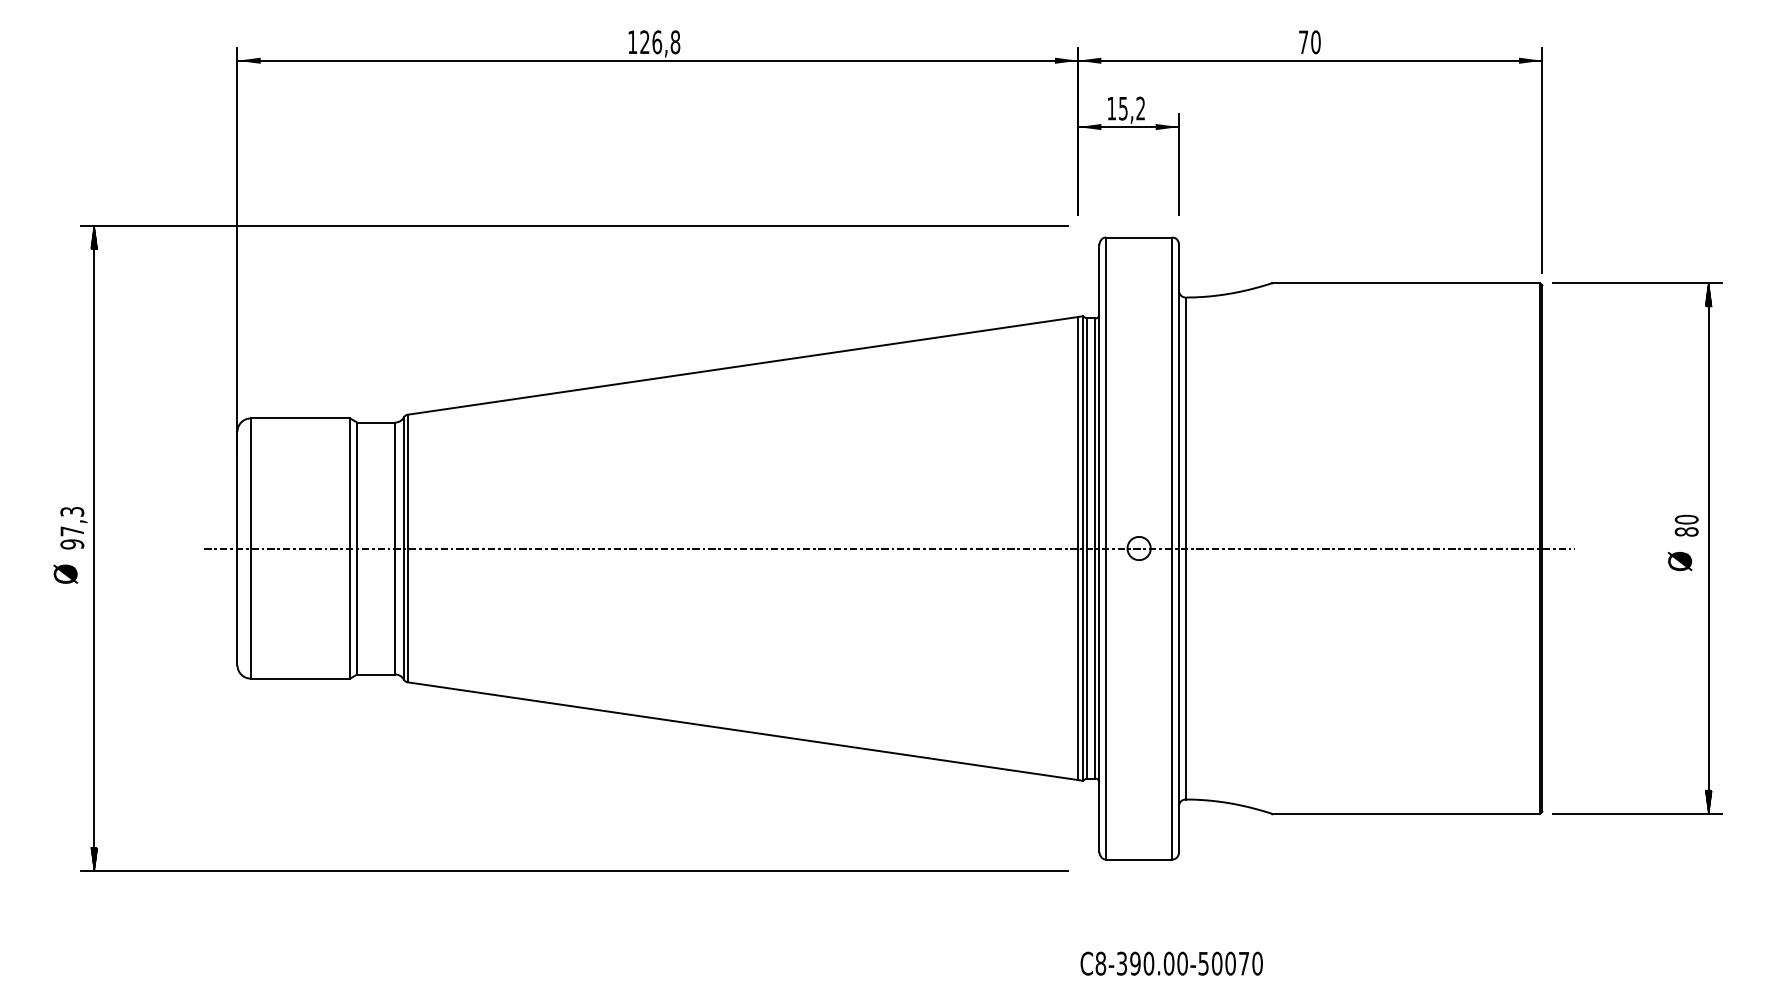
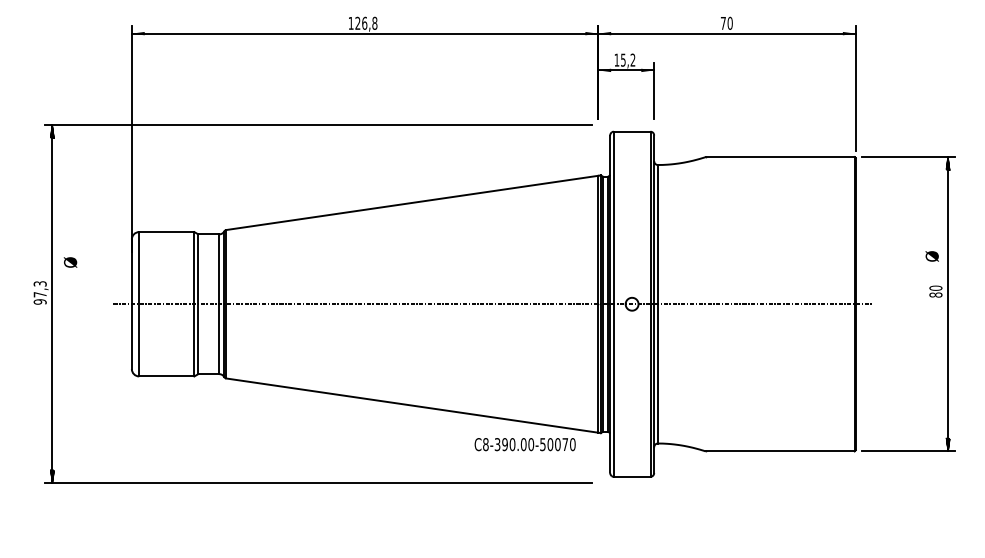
text: (1678, 561) -> (931, 256), moved
text: (65, 574) -> (70, 262), moved
text: (1170, 963) -> (524, 444), moved

